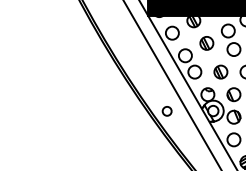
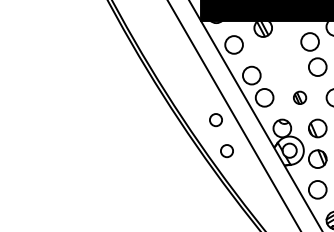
part: (206, 43) -> (280, 58), removed
part: (220, 71) -> (299, 97), size x0.7
circle: (158, 88) -> (215, 120), added

